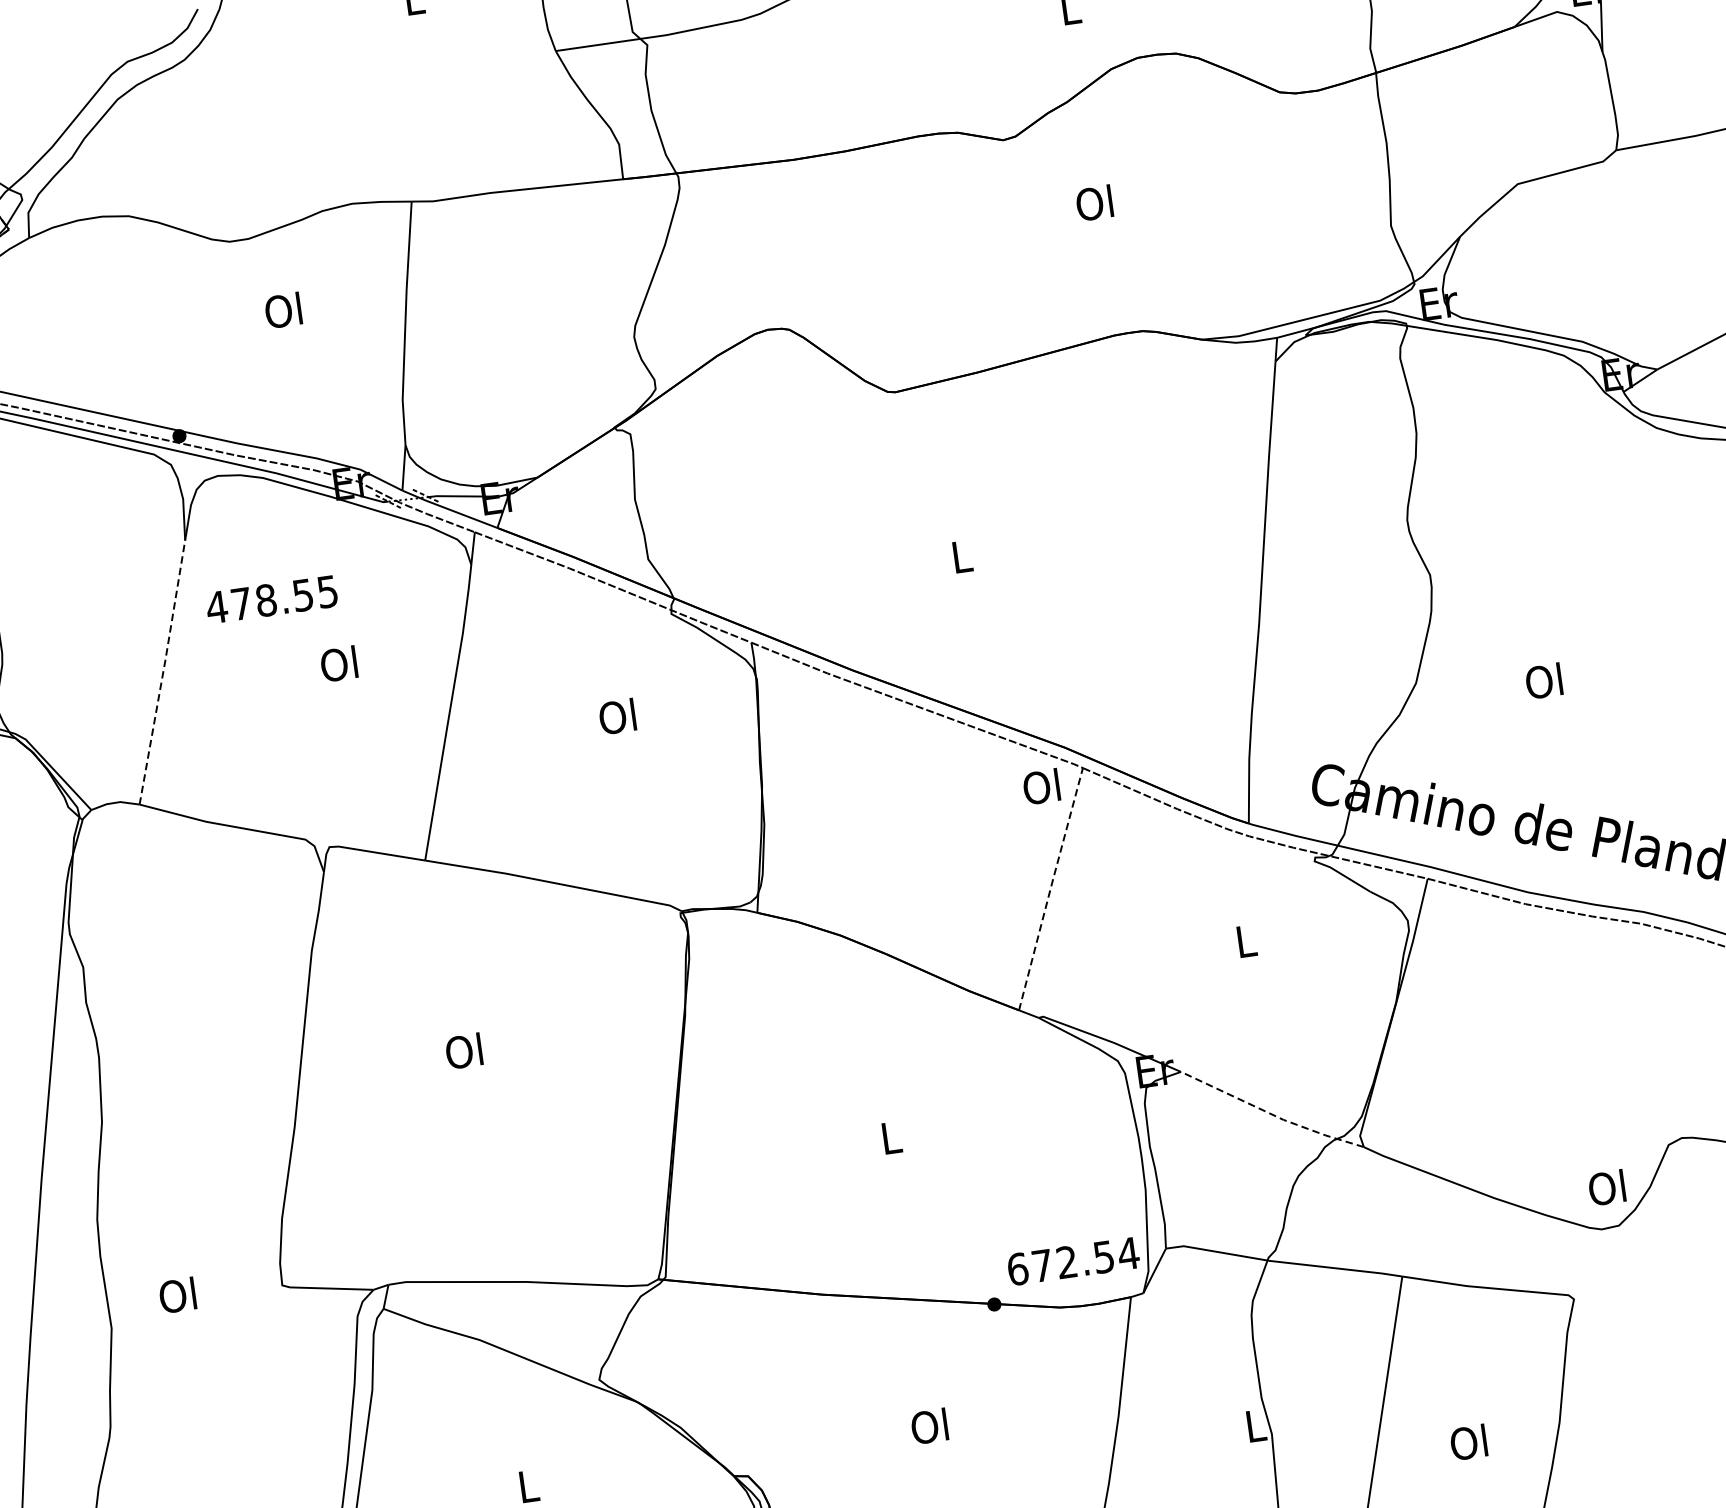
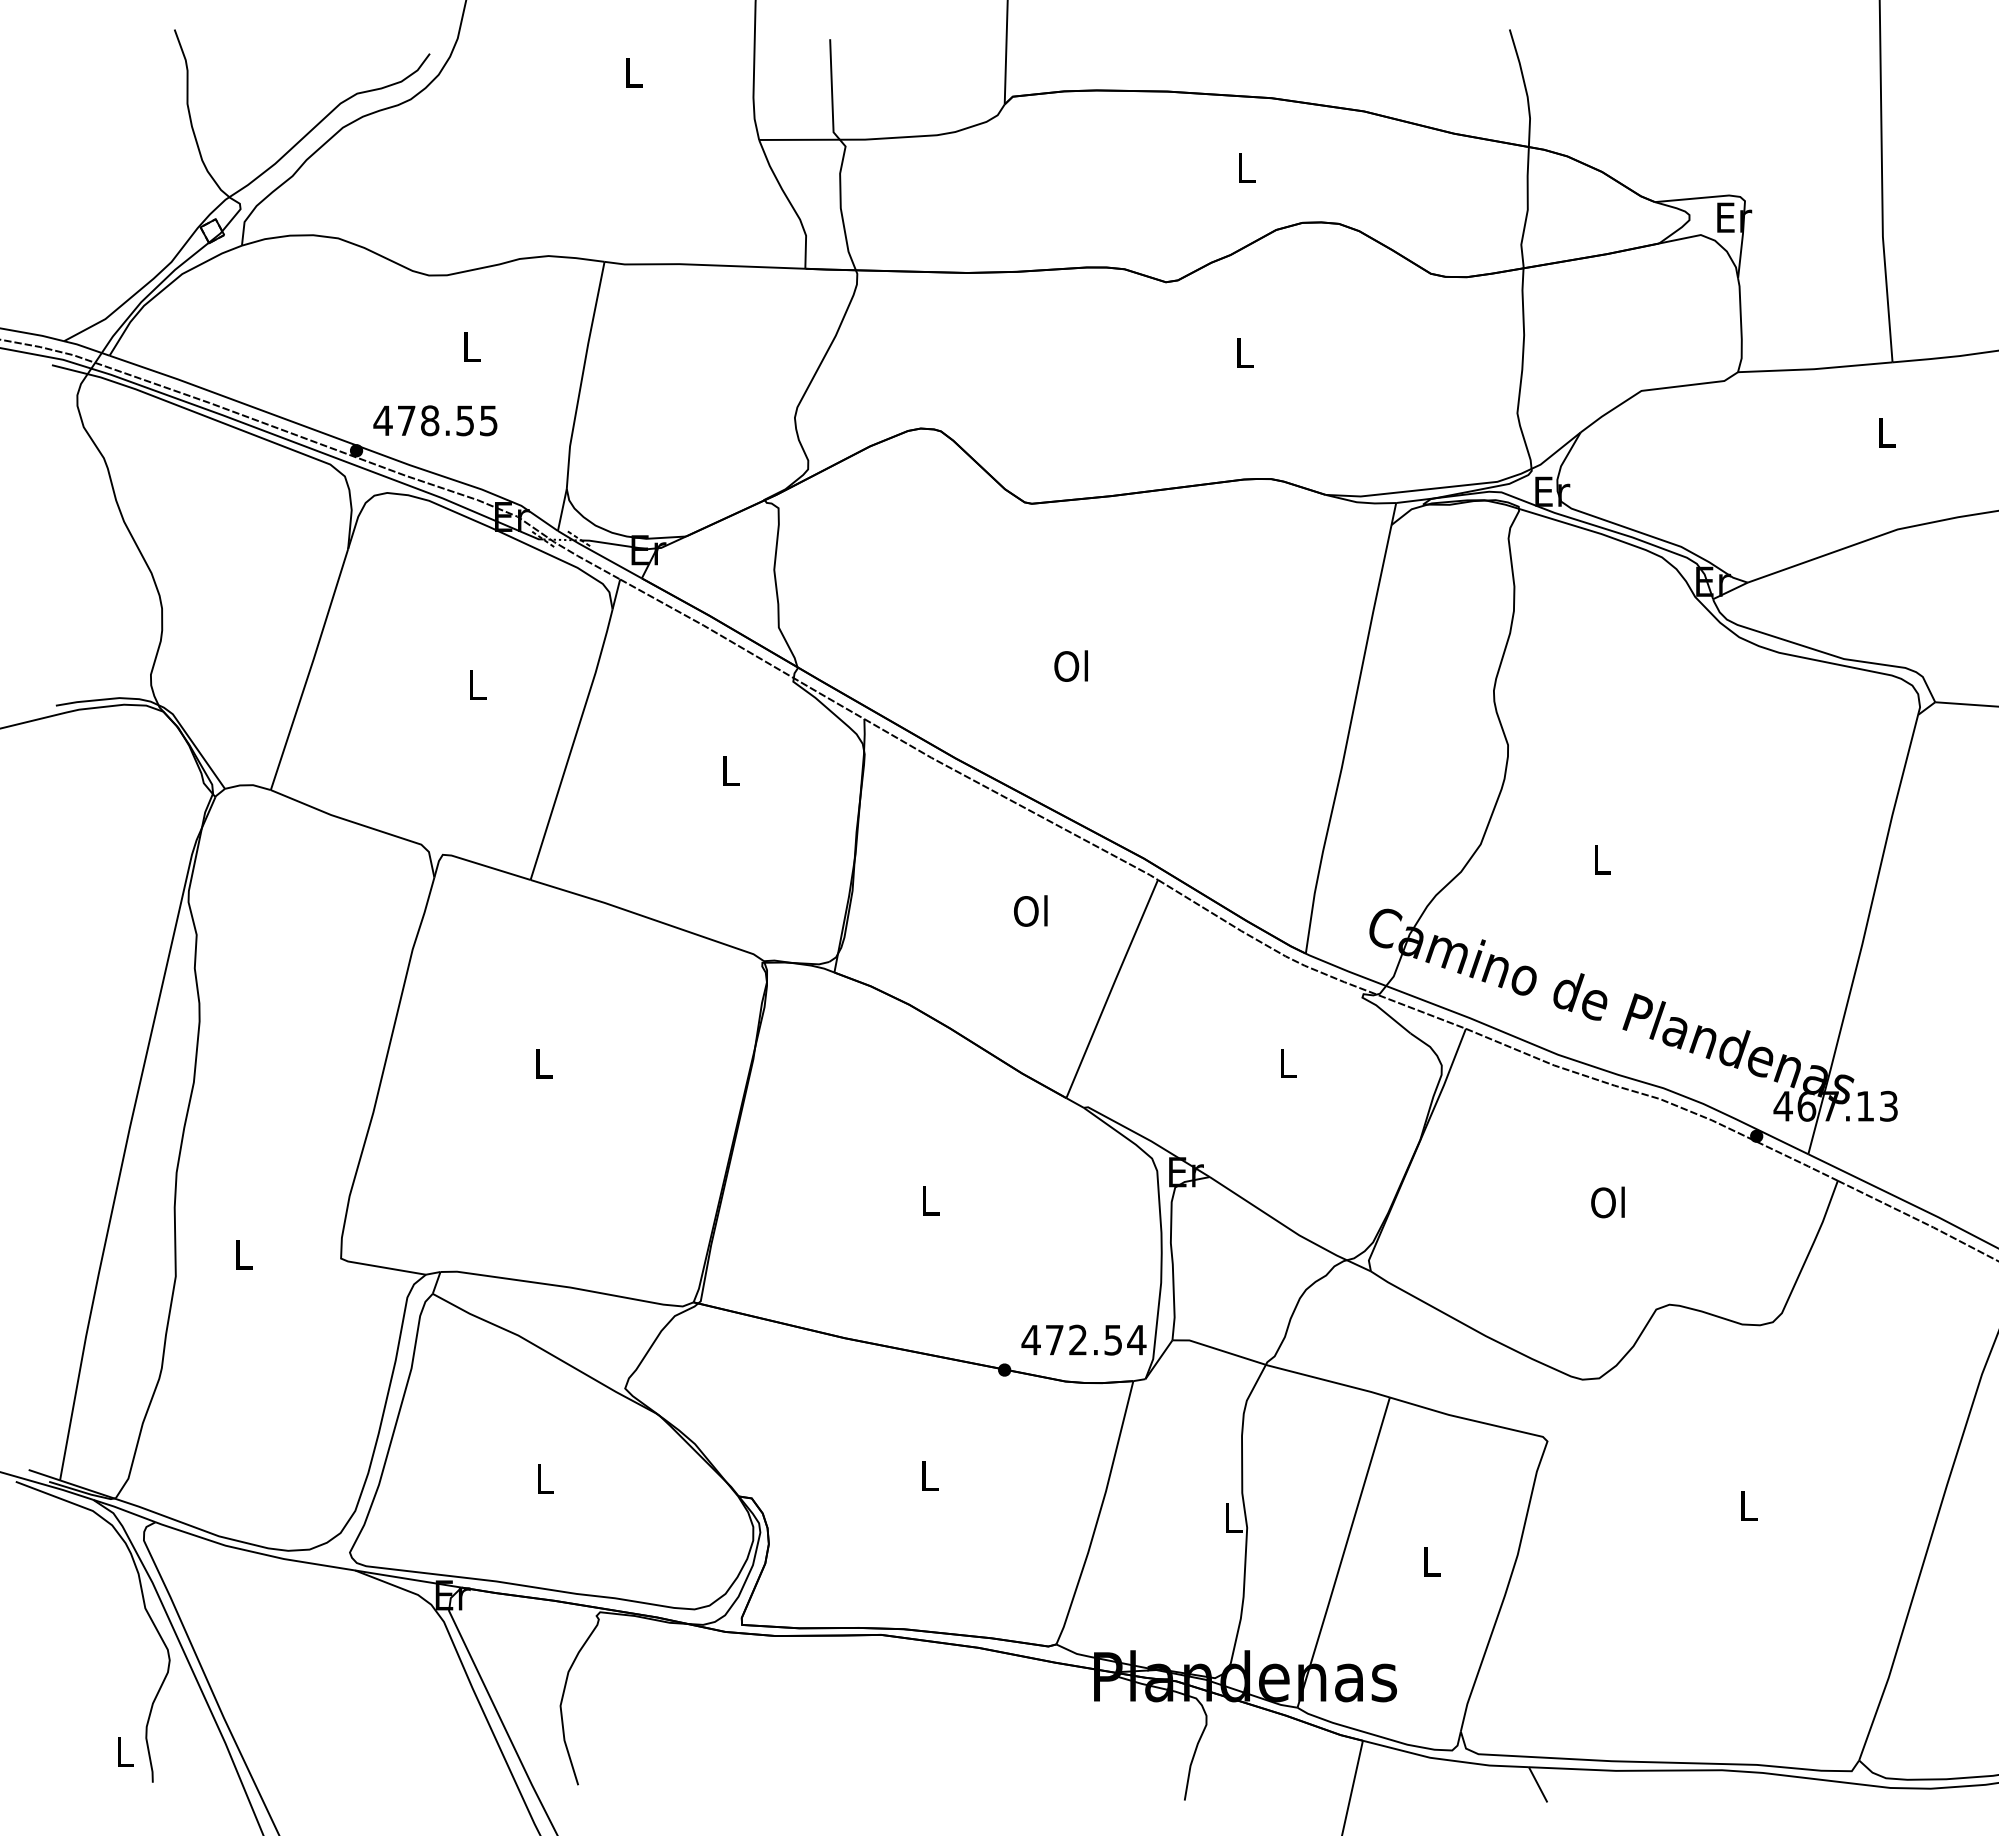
text: (1093, 202) -> (1242, 352), Ol -> L
text: (282, 310) -> (469, 346), Ol -> L
text: (959, 556) -> (1070, 665), L -> Ol
text: (271, 599) -> (435, 420), moved
text: (338, 663) -> (475, 684), Ol -> L
line: (163, 671) -> (310, 668), dashed -> solid
text: (1543, 681) -> (1600, 859), Ol -> L
text: (617, 716) -> (729, 770), Ol -> L
text: (1041, 786) -> (1030, 910), moved
line: (1051, 888) -> (1112, 988), dashed -> solid
text: (463, 1051) -> (541, 1063), Ol -> L
line: (1272, 1114) -> (1289, 1228), dashed -> solid
text: (1606, 1187) -> (1607, 1202), moved
text: (1016, 1268) -> (1030, 1339), 672.54 -> 472.54
text: (177, 1295) -> (241, 1254), Ol -> L
text: (929, 1426) -> (927, 1475), Ol -> L
text: (1468, 1442) -> (1429, 1561), Ol -> L

